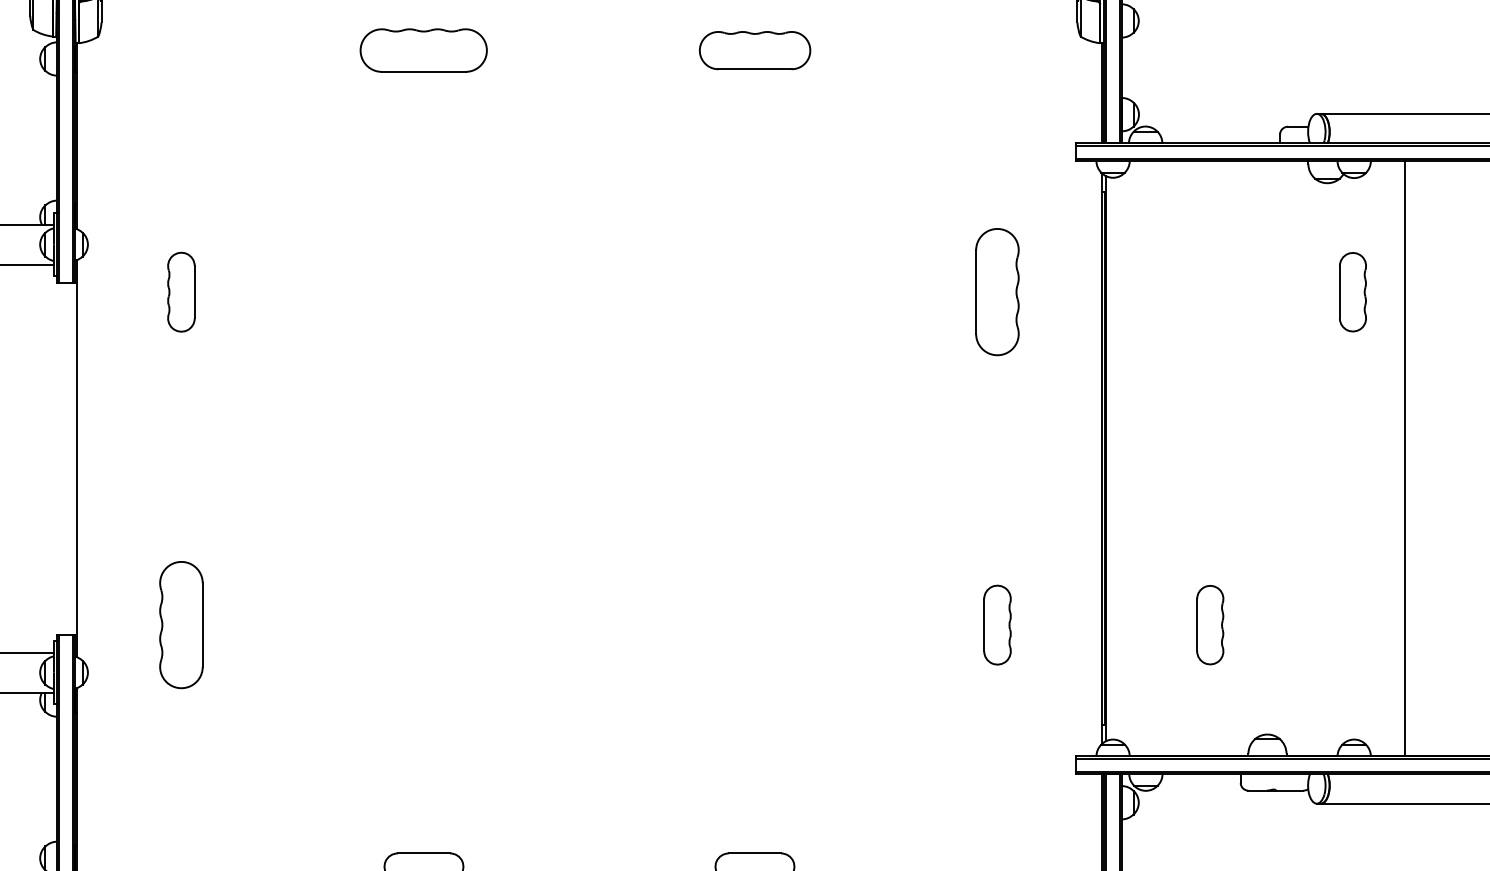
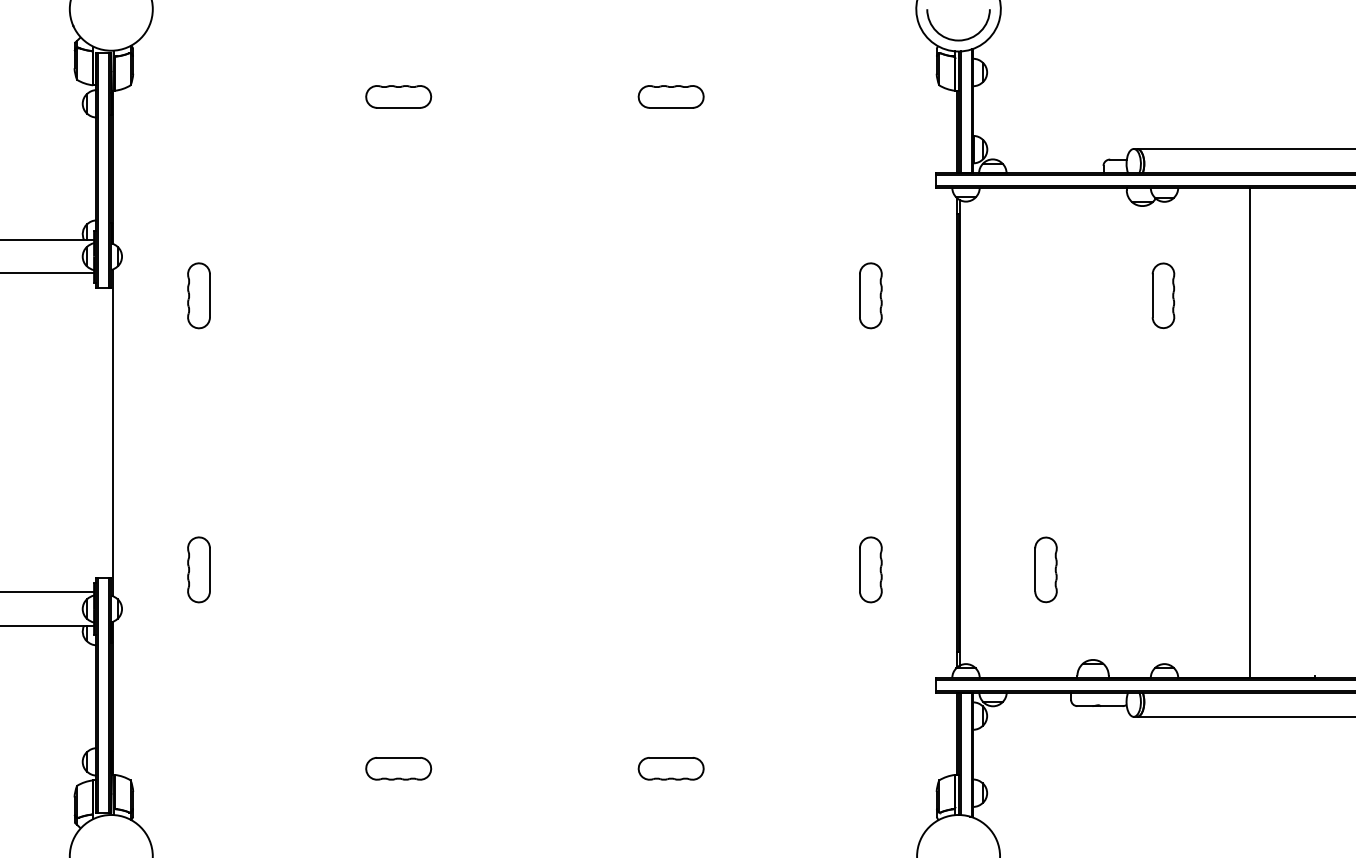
part: (423, 50) -> (398, 96), size x0.62
part: (754, 50) -> (670, 96), size x0.71
part: (997, 291) -> (870, 295), size x0.62
line: (1405, 458) -> (1249, 432), moved
part: (180, 624) -> (198, 569), size x0.62

